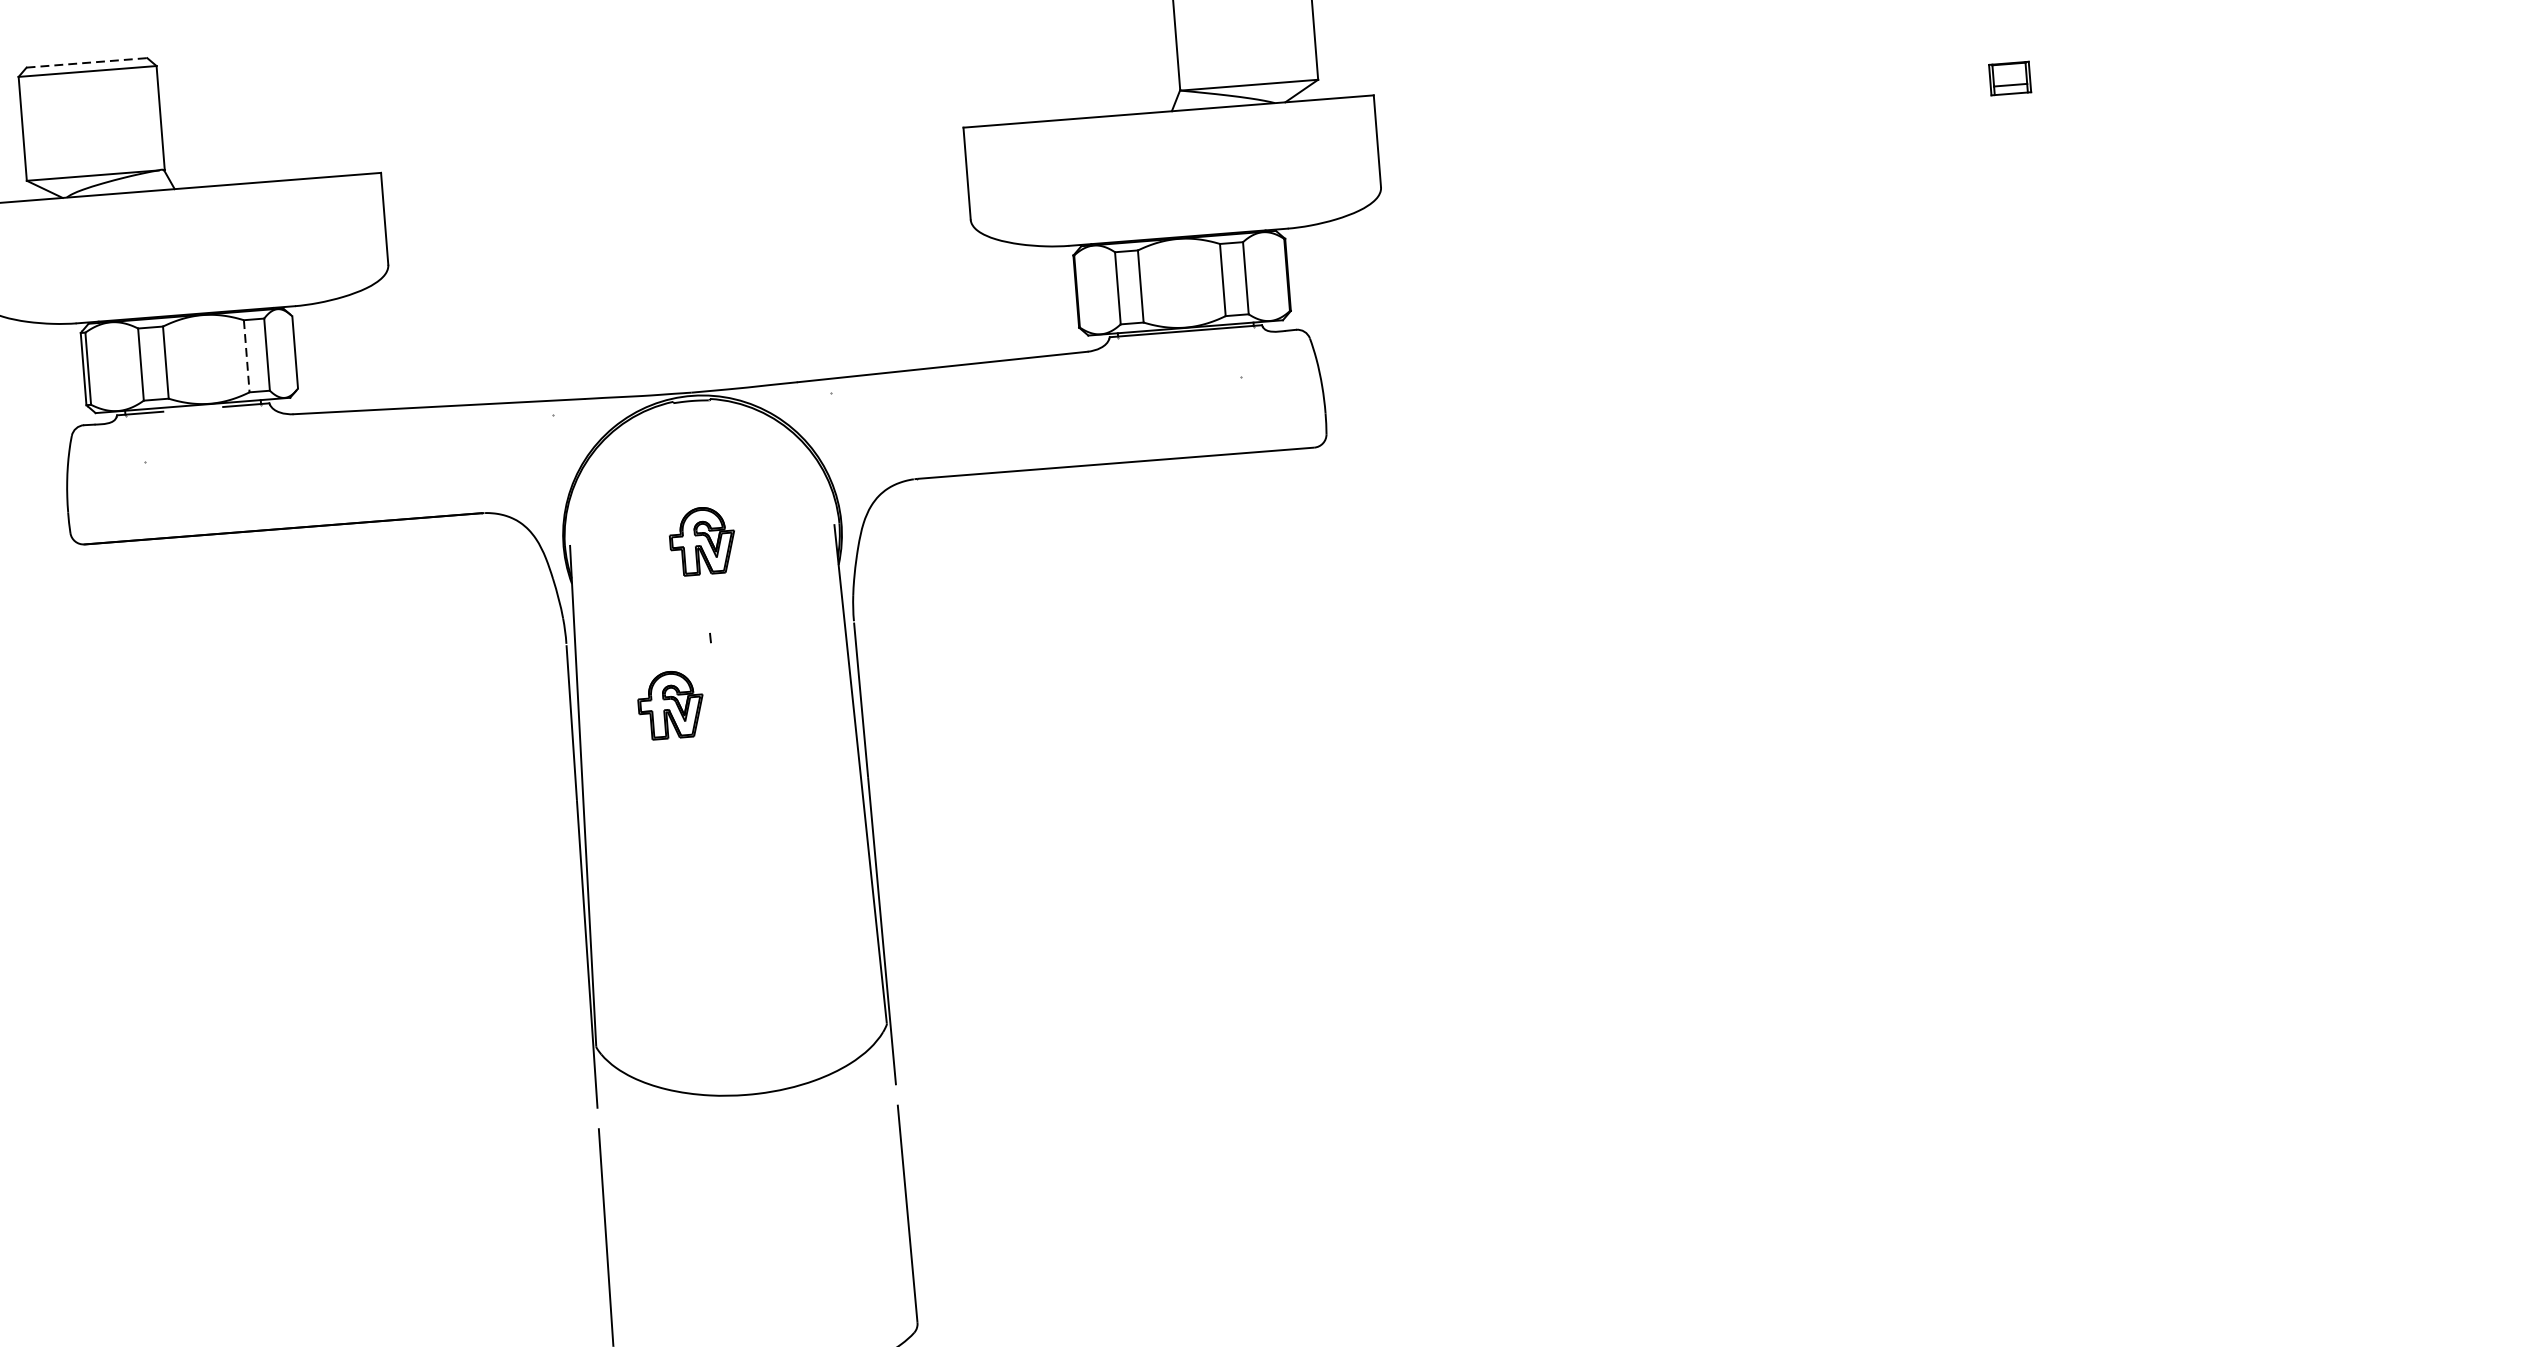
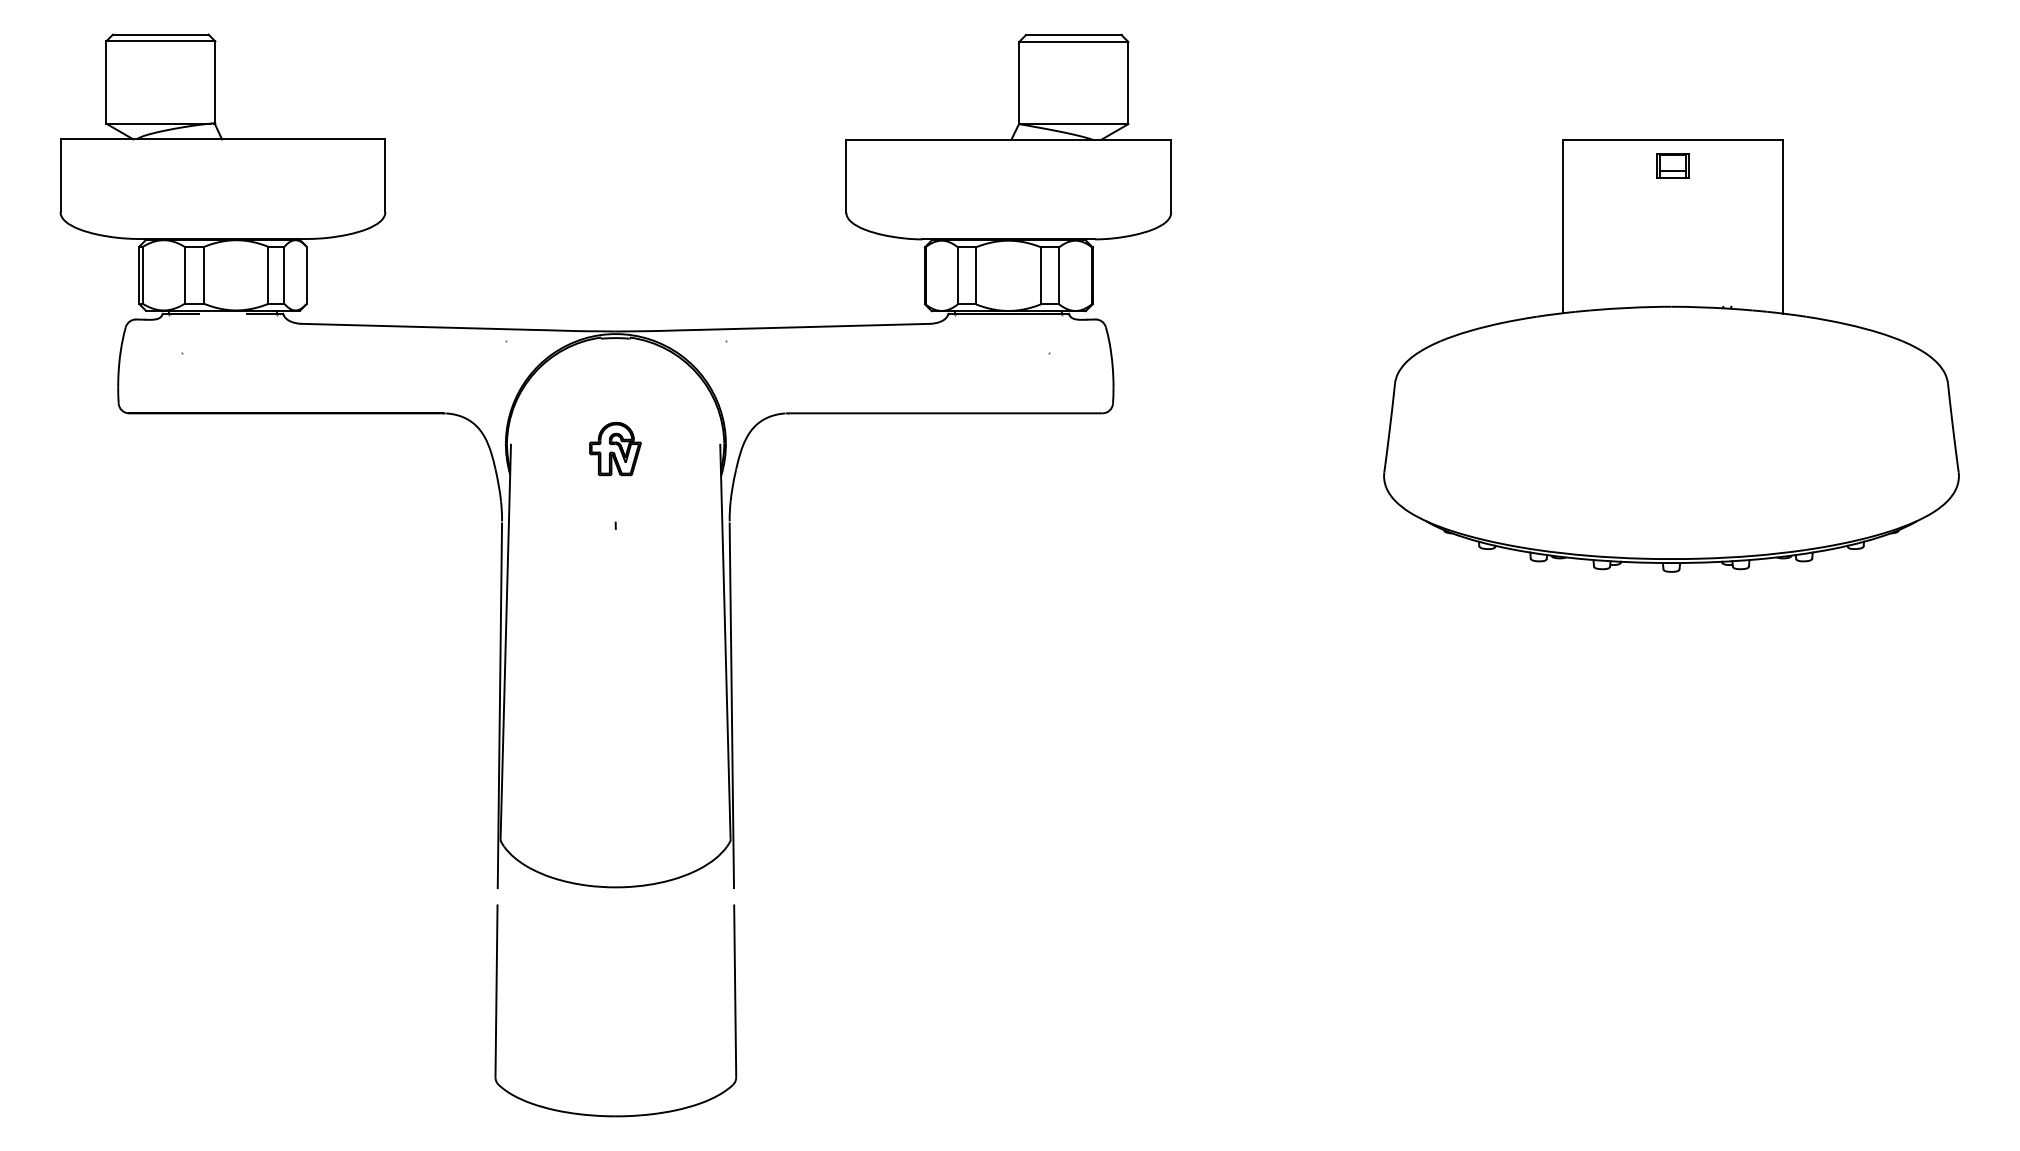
line: (86, 62) -> (160, 34), dashed -> solid
part: (2027, 318) -> (1671, 355), added
line: (246, 356) -> (268, 275), dashed -> solid
part: (670, 704) -> (580, 575), removed

